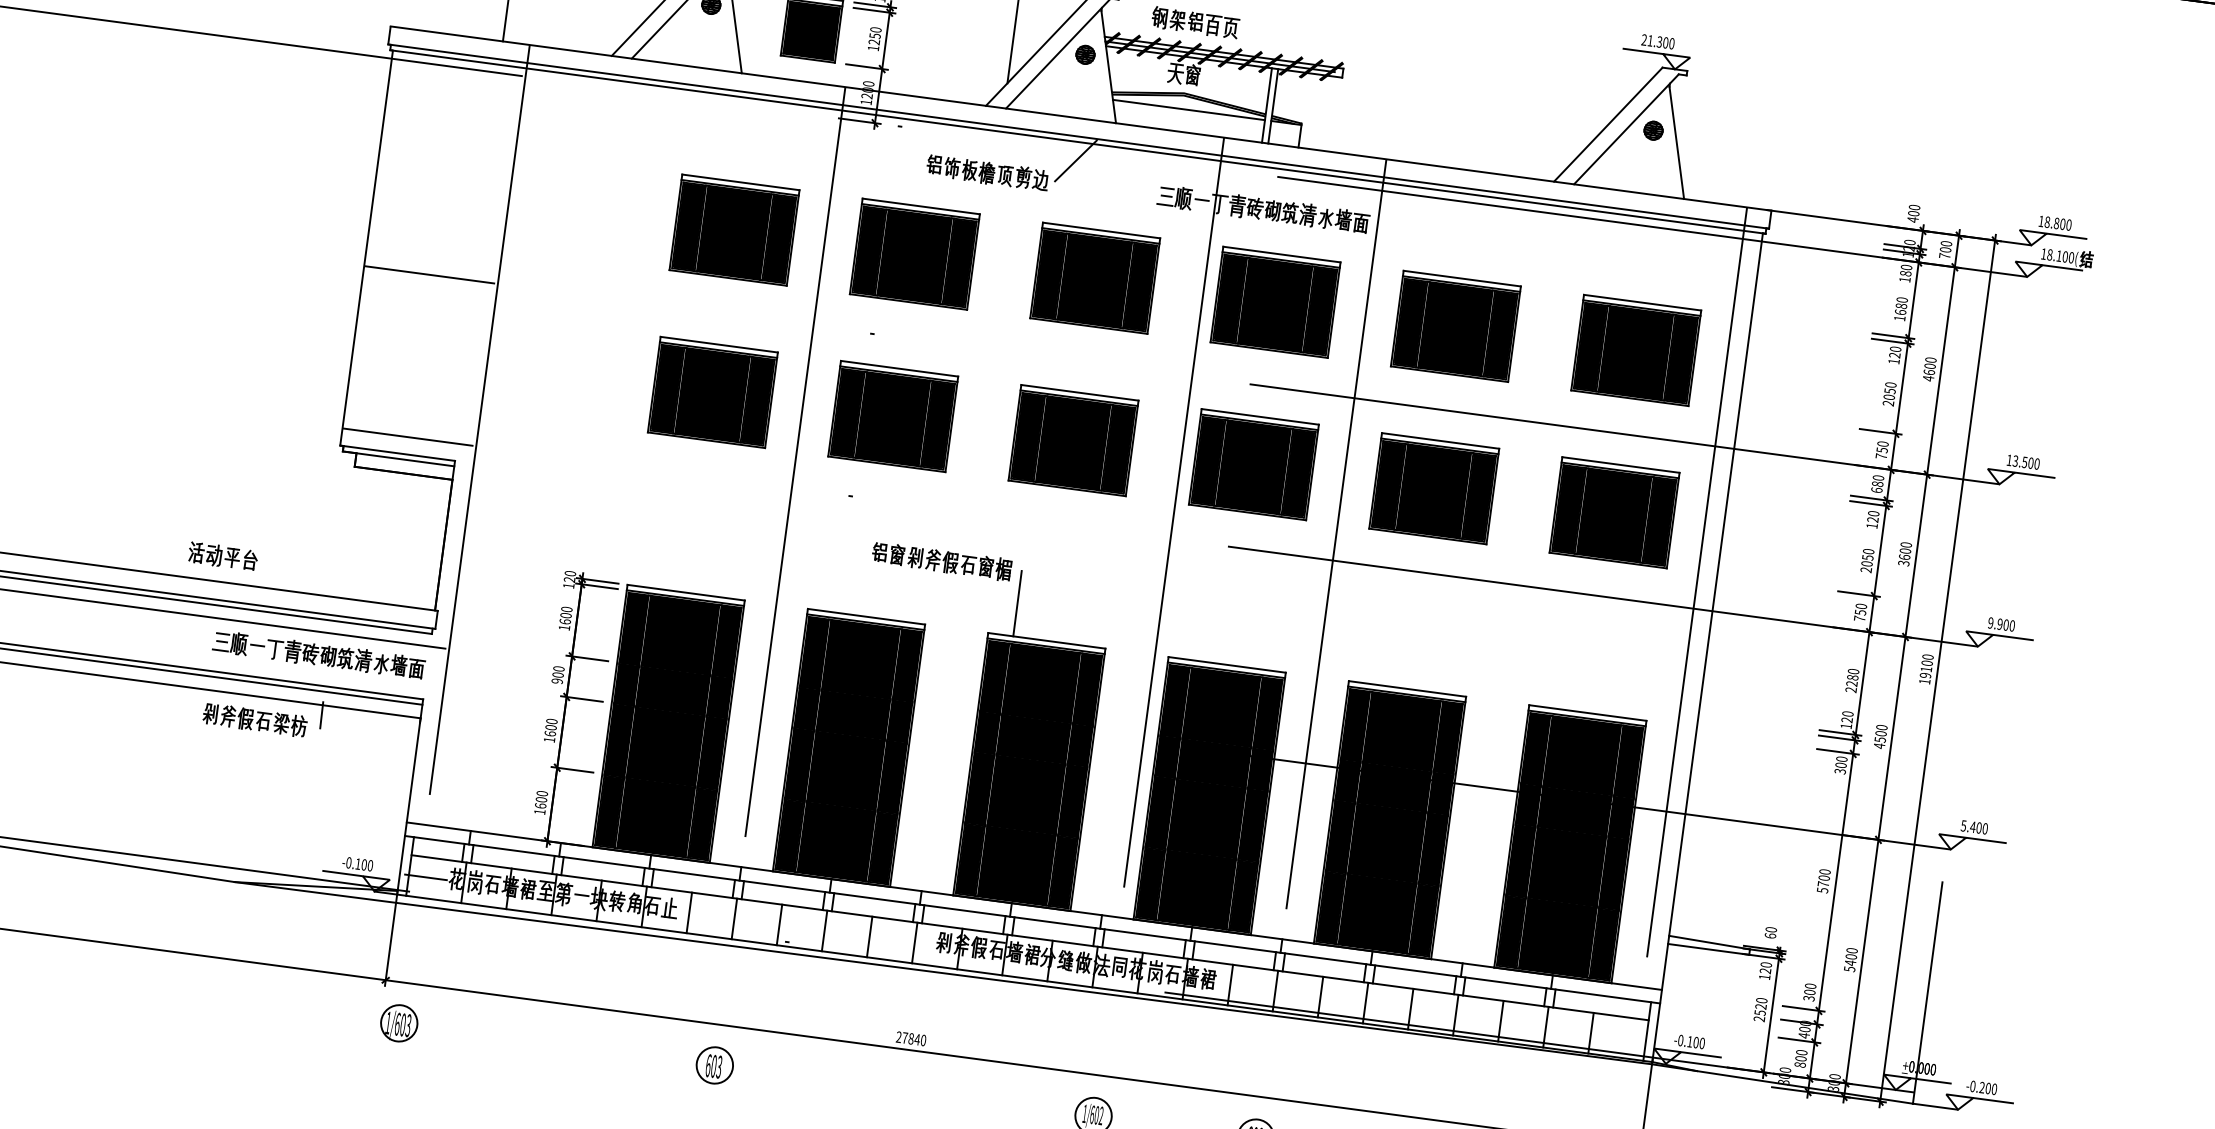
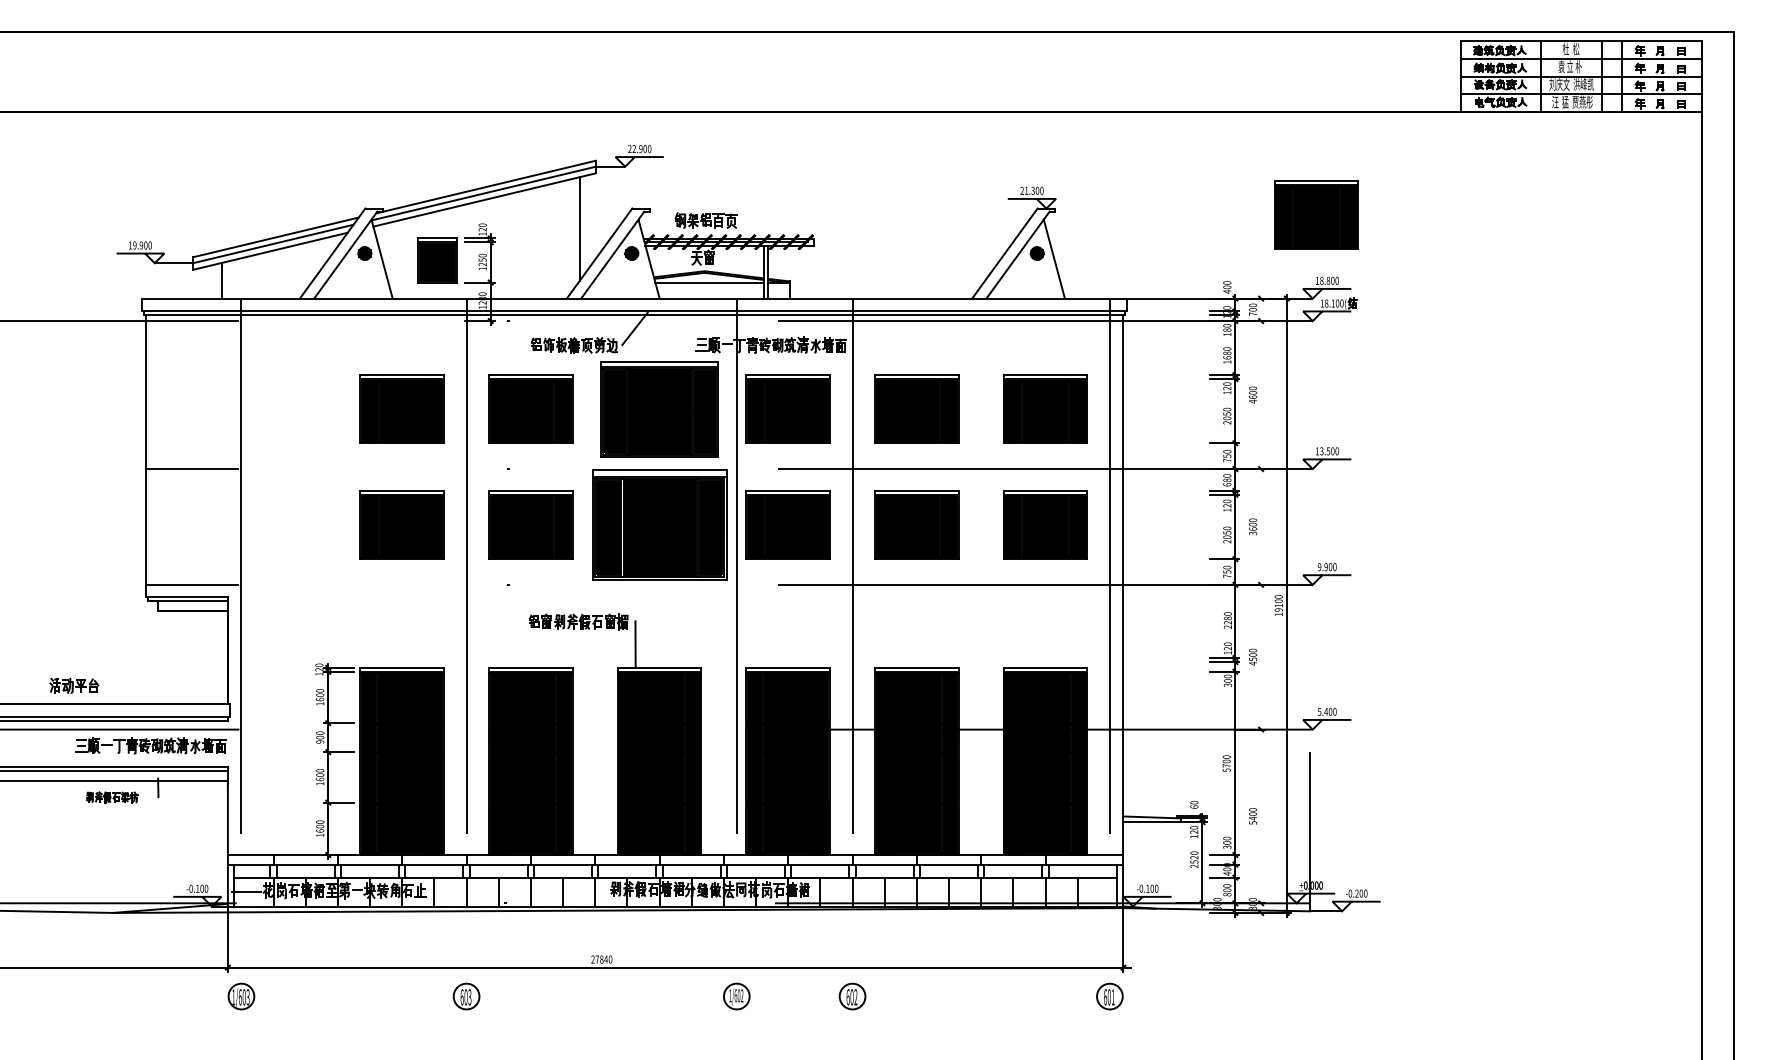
part: (2052, 128) -> (1316, 214), added
part: (1095, 277) -> (659, 408), size x1.4
part: (1073, 439) -> (659, 524), size x1.6
line: (1902, 665) -> (1261, 605), removed
part: (254, 720) -> (111, 797), size x0.7

